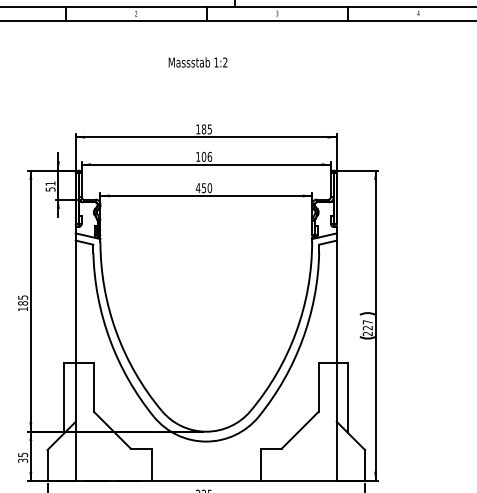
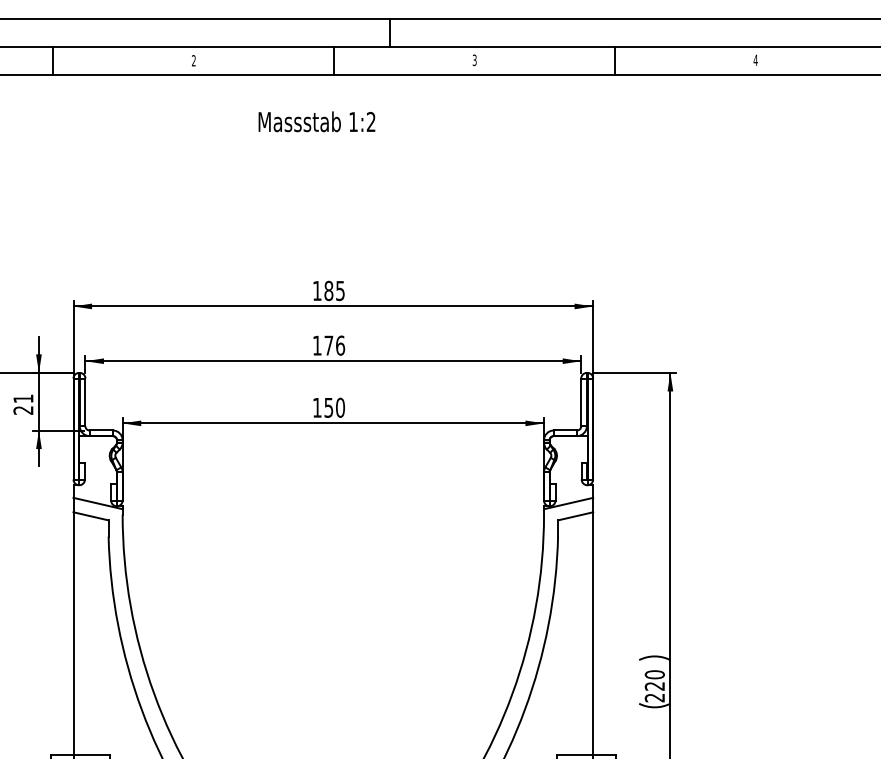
text: (197, 62) -> (315, 121), moved
text: (203, 156) -> (327, 344), 106 -> 176
text: (197, 187) -> (315, 406), 450 -> 150
text: (50, 189) -> (23, 410), 51 -> 21
text: (367, 322) -> (654, 675), 227 -> 220

